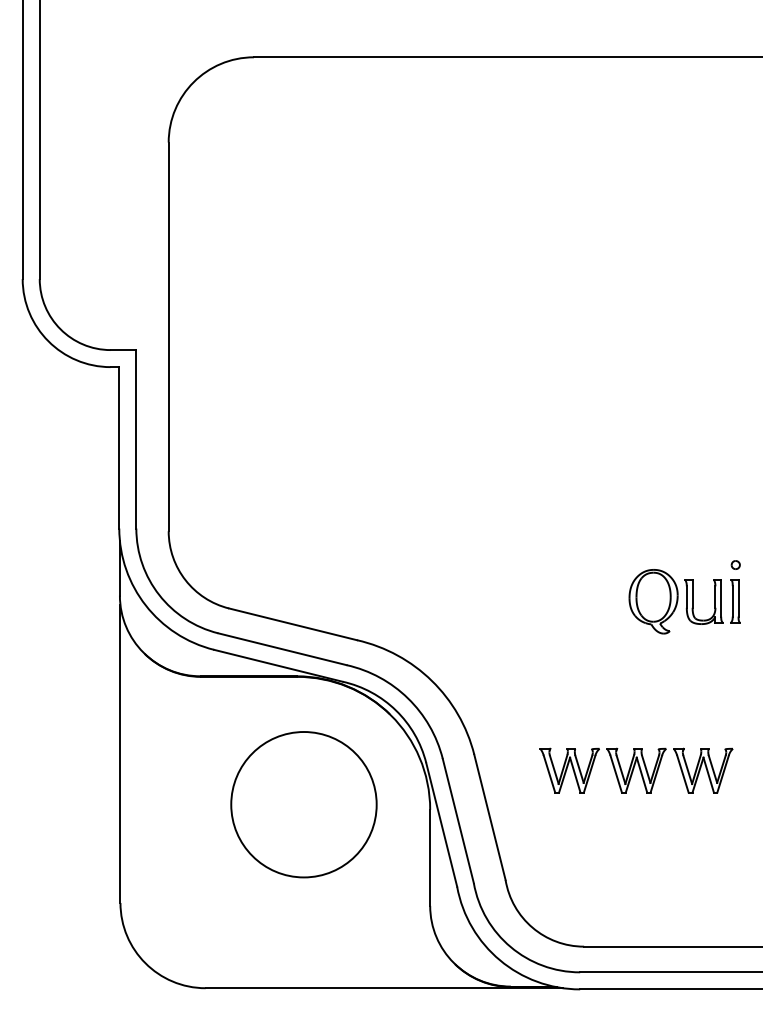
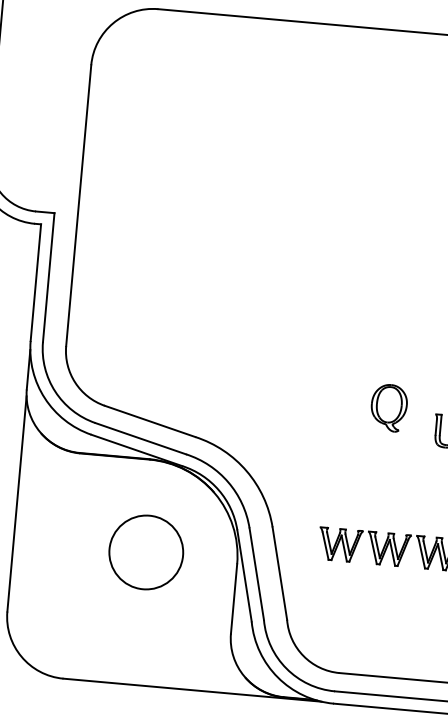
part: (653, 601) -> (388, 407), moved
circle: (303, 804) -> (145, 552), size x0.7

